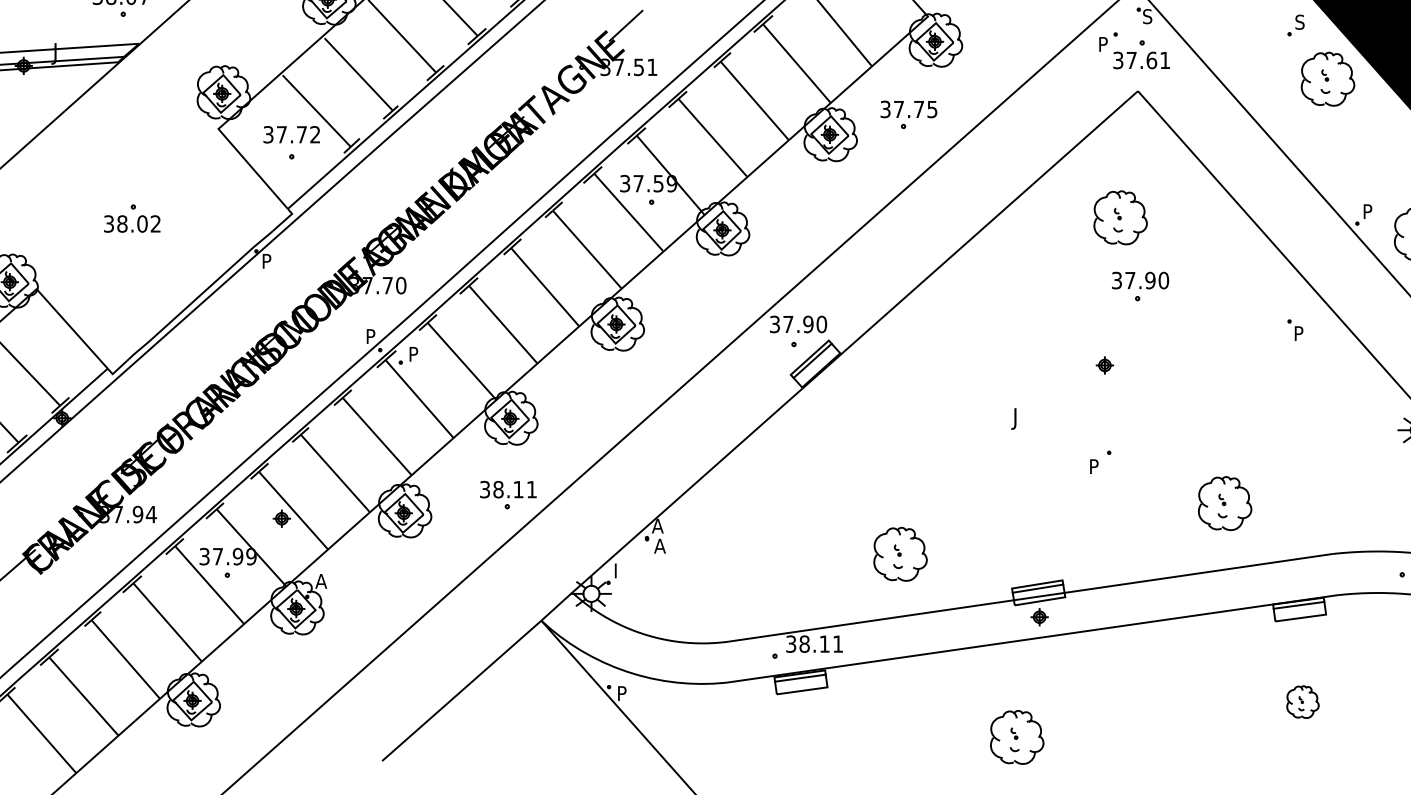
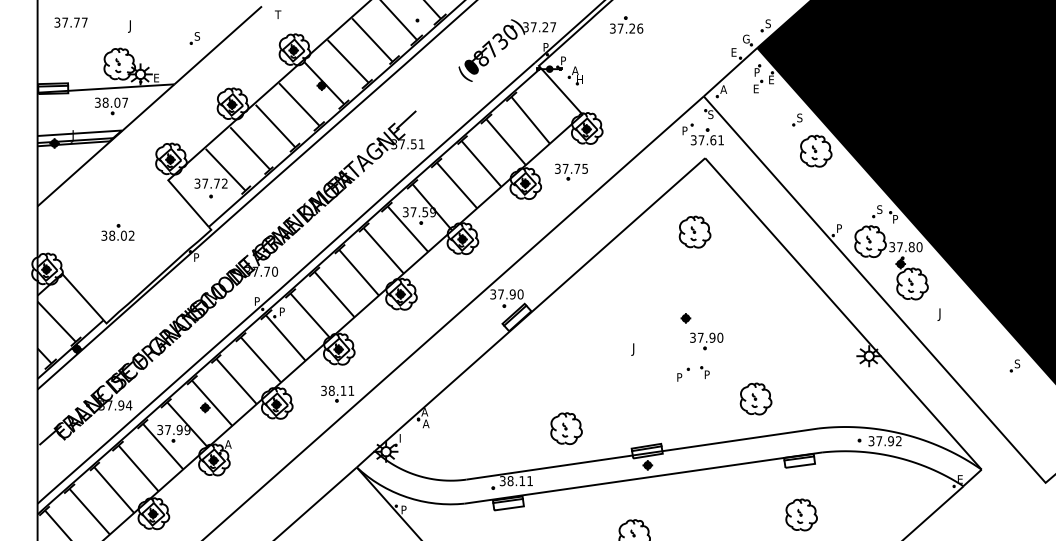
part: (1140, 286) -> (706, 341), moved
part: (1294, 329) -> (704, 372), moved
part: (1302, 701) -> (801, 514), size x1.67

